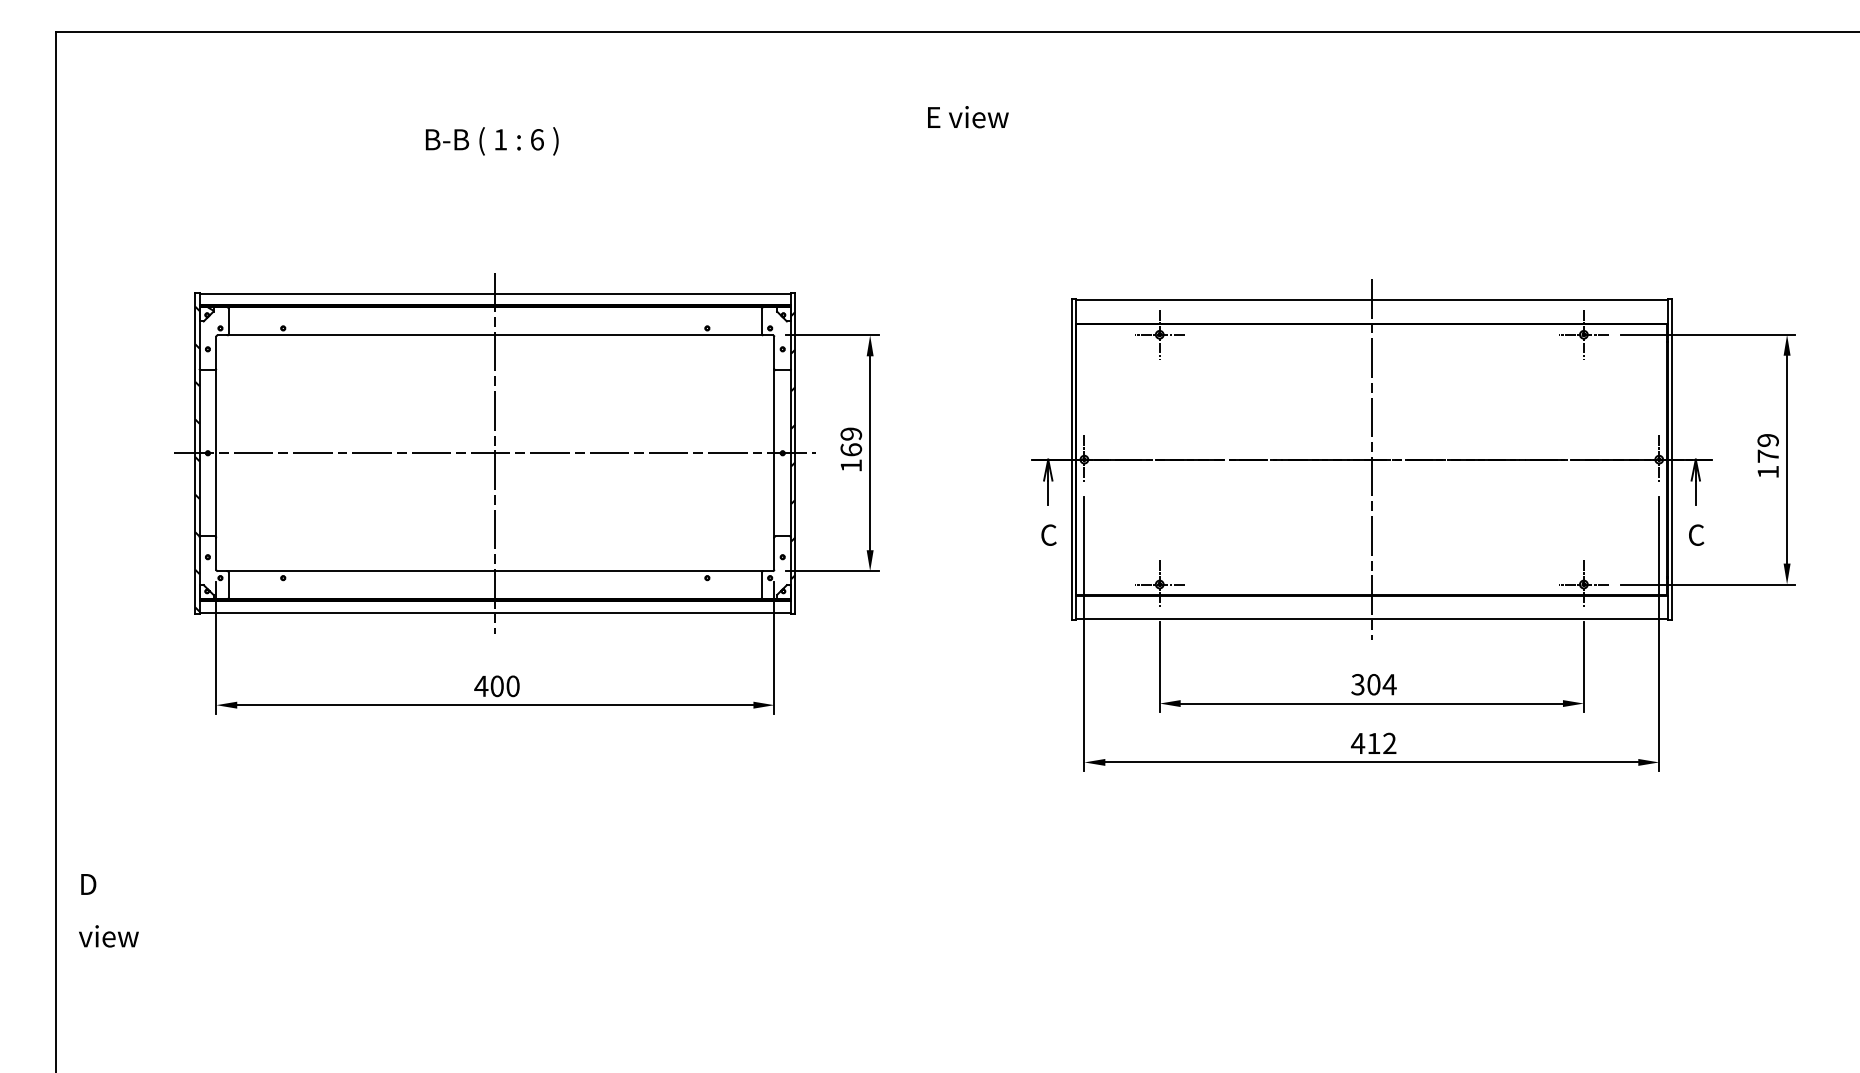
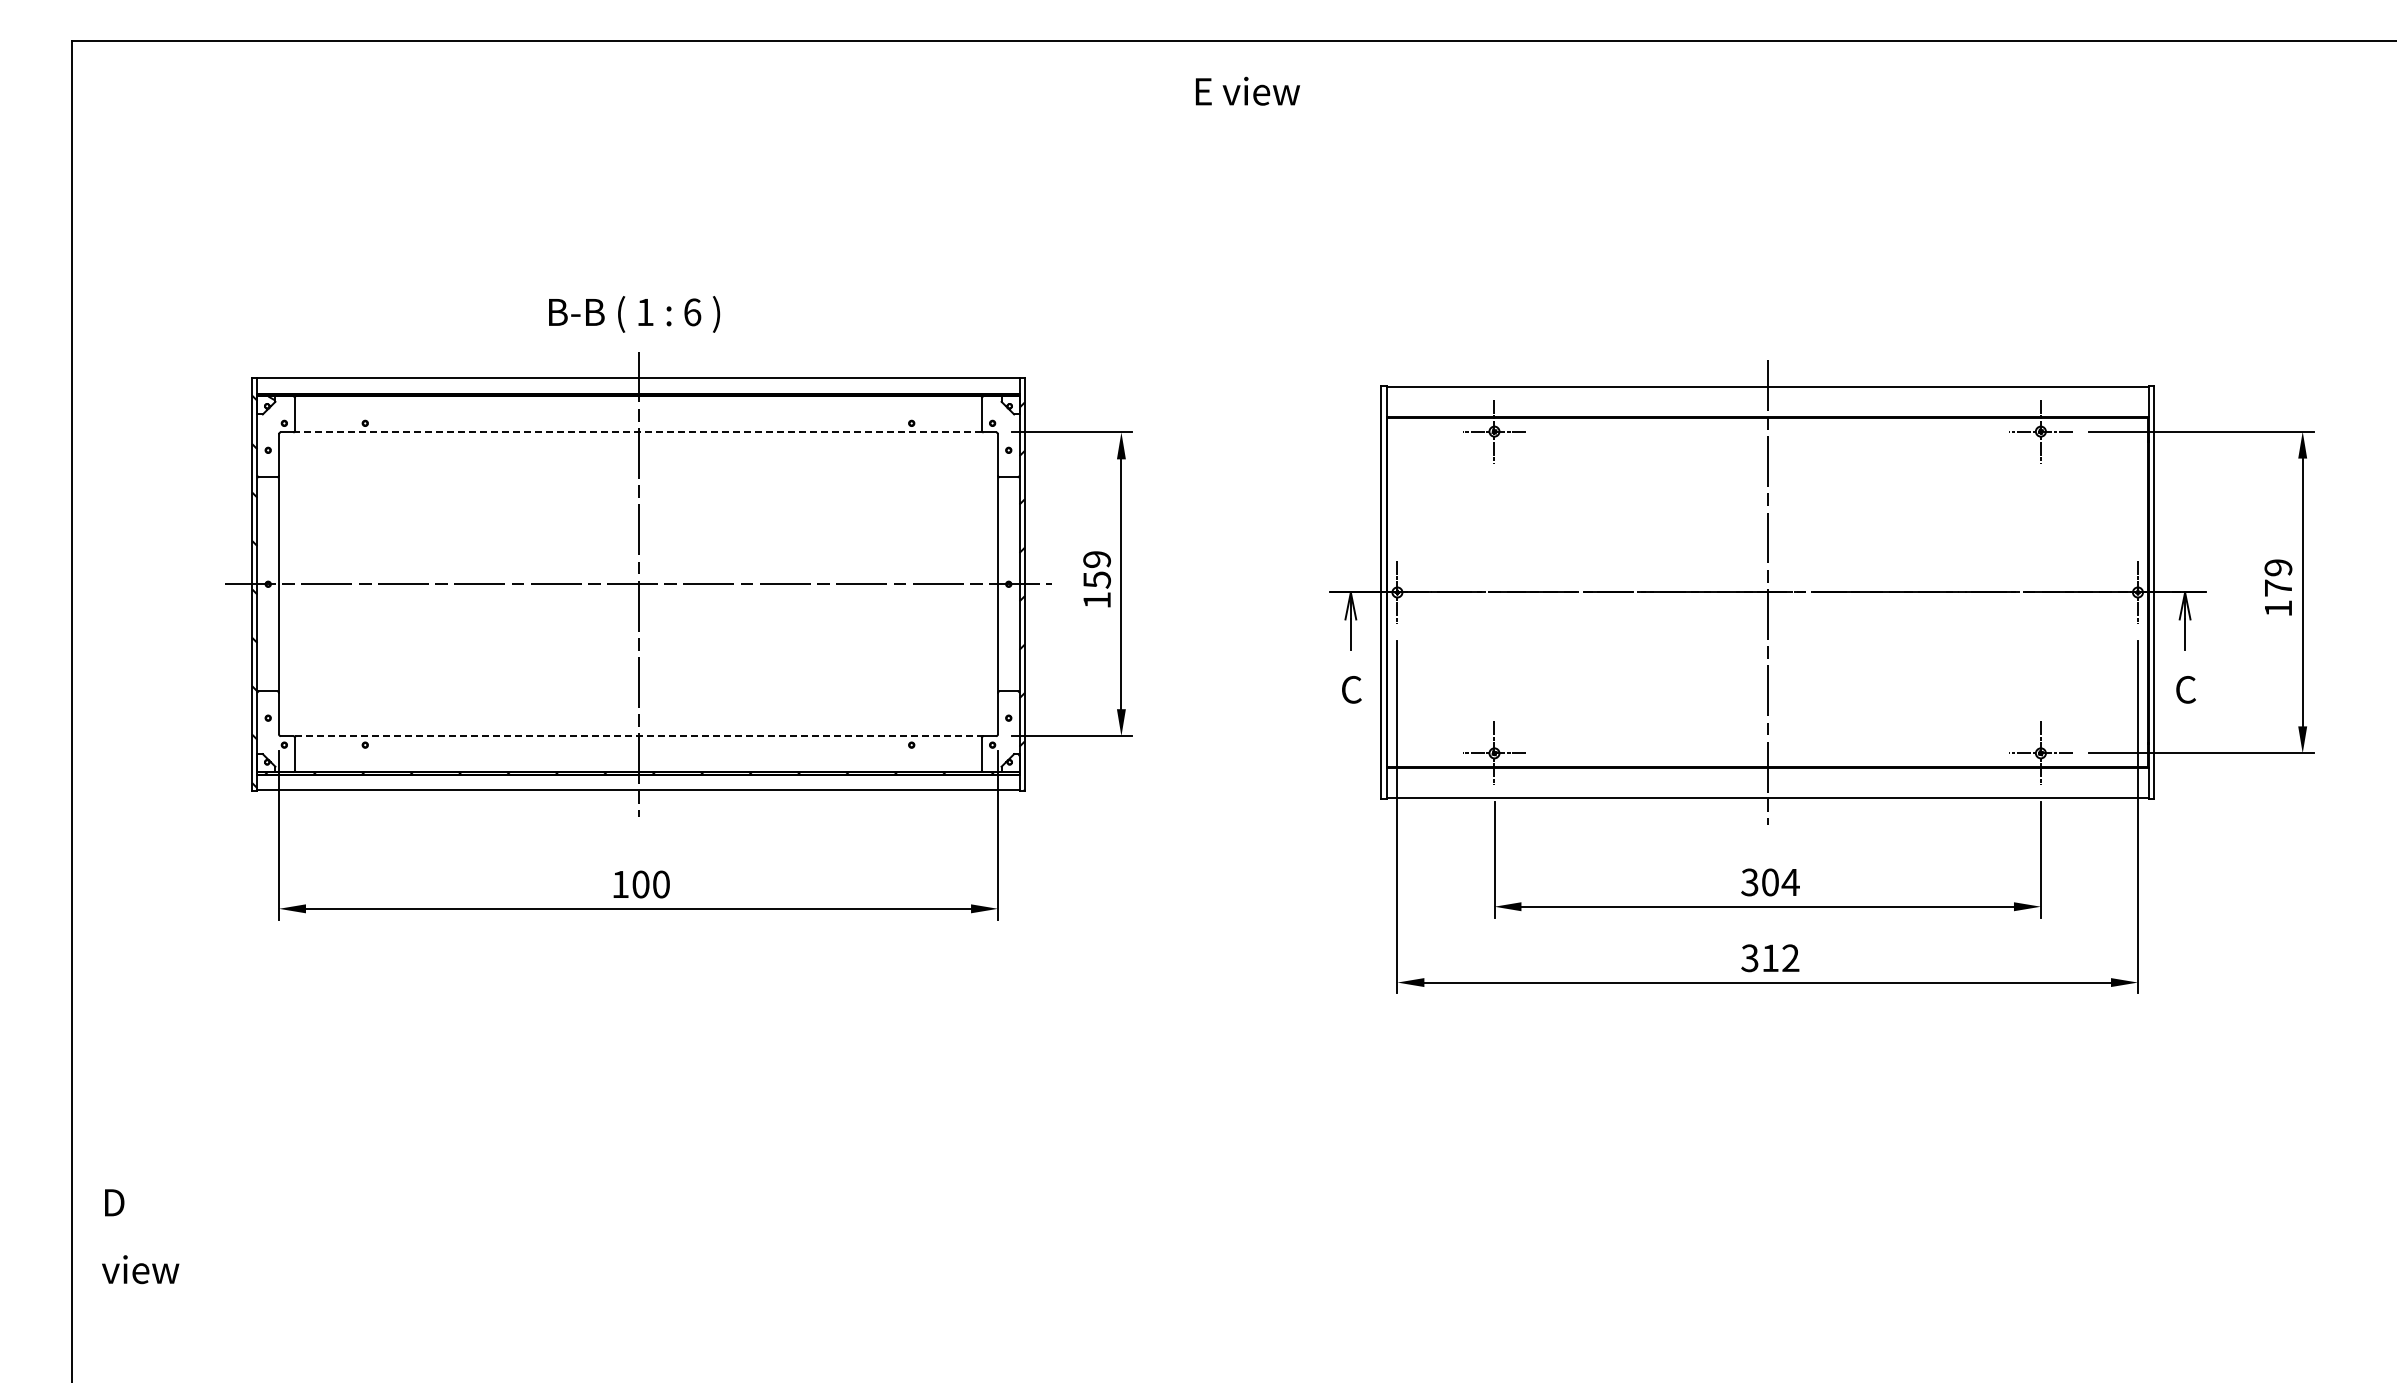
text: (968, 116) -> (1248, 90), moved
text: (492, 141) -> (634, 314), moved
line: (496, 335) -> (639, 432), solid -> dashed
text: (850, 449) -> (1096, 579), 169 -> 159
line: (495, 571) -> (638, 736), solid -> dashed
text: (481, 686) -> (620, 884), 400 -> 100
text: (1357, 743) -> (1749, 958), 412 -> 312
text: (108, 910) -> (140, 1236), moved

